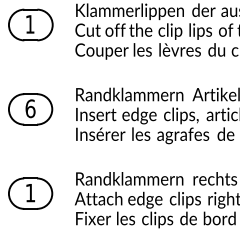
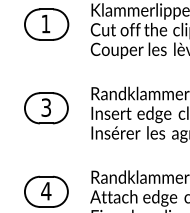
text: (30, 108) -> (46, 107), 6 -> 3
text: (30, 193) -> (46, 191), 1 -> 4

